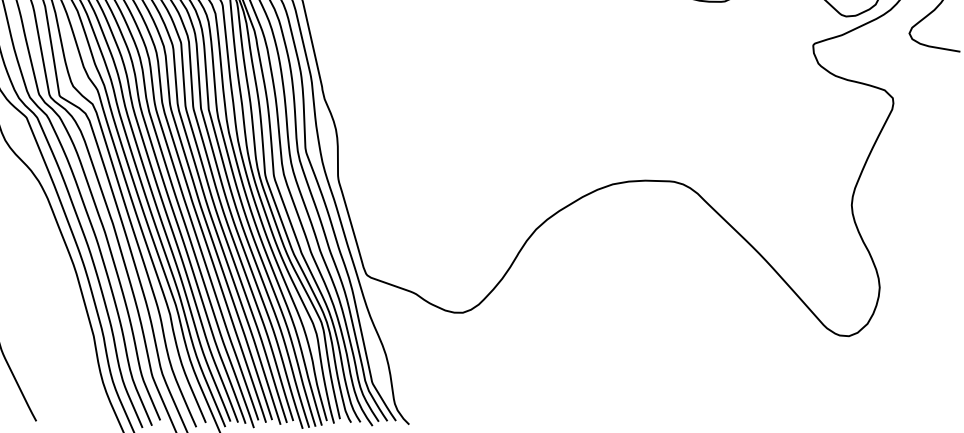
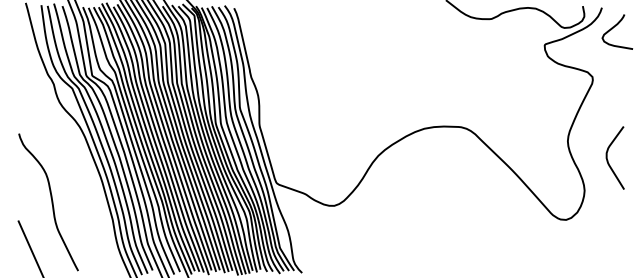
curve: (919, 237) -> (608, 160), added

